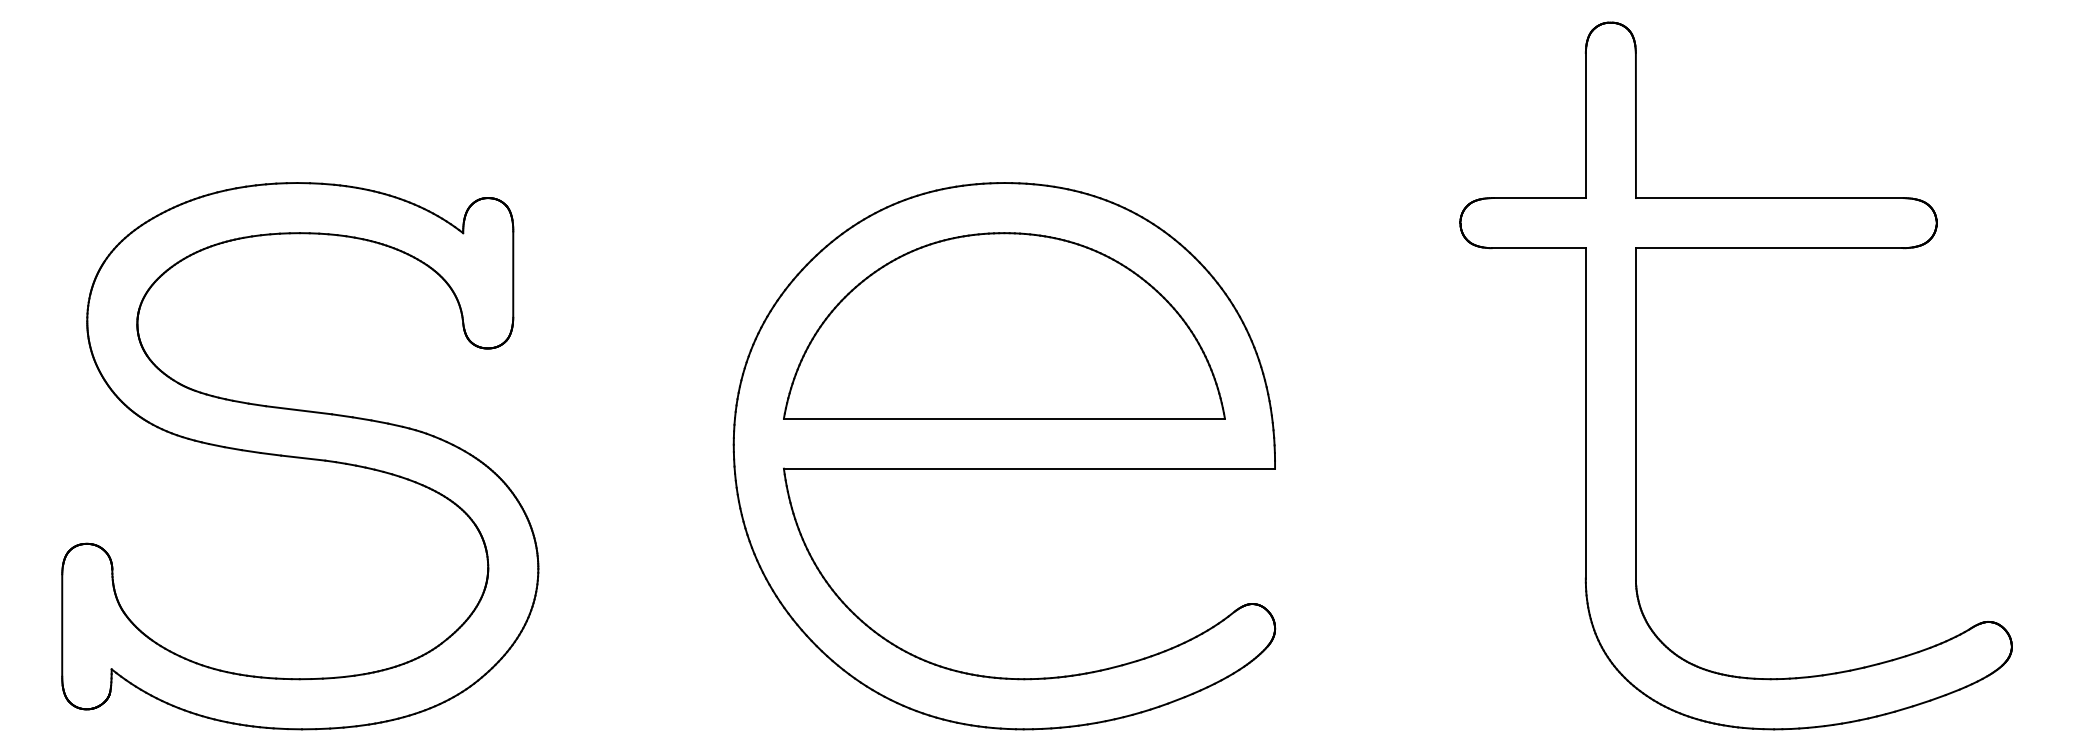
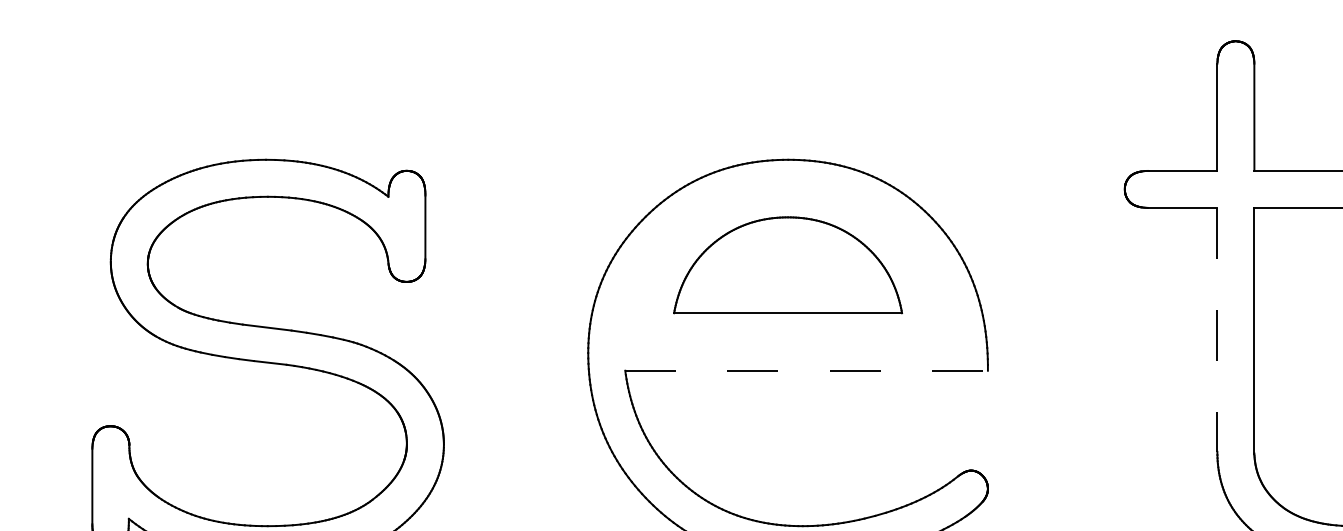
part: (1004, 325) -> (788, 264), size x0.7
line: (1585, 413) -> (1217, 329), solid -> dashed
line: (1029, 468) -> (806, 370), solid -> dashed

